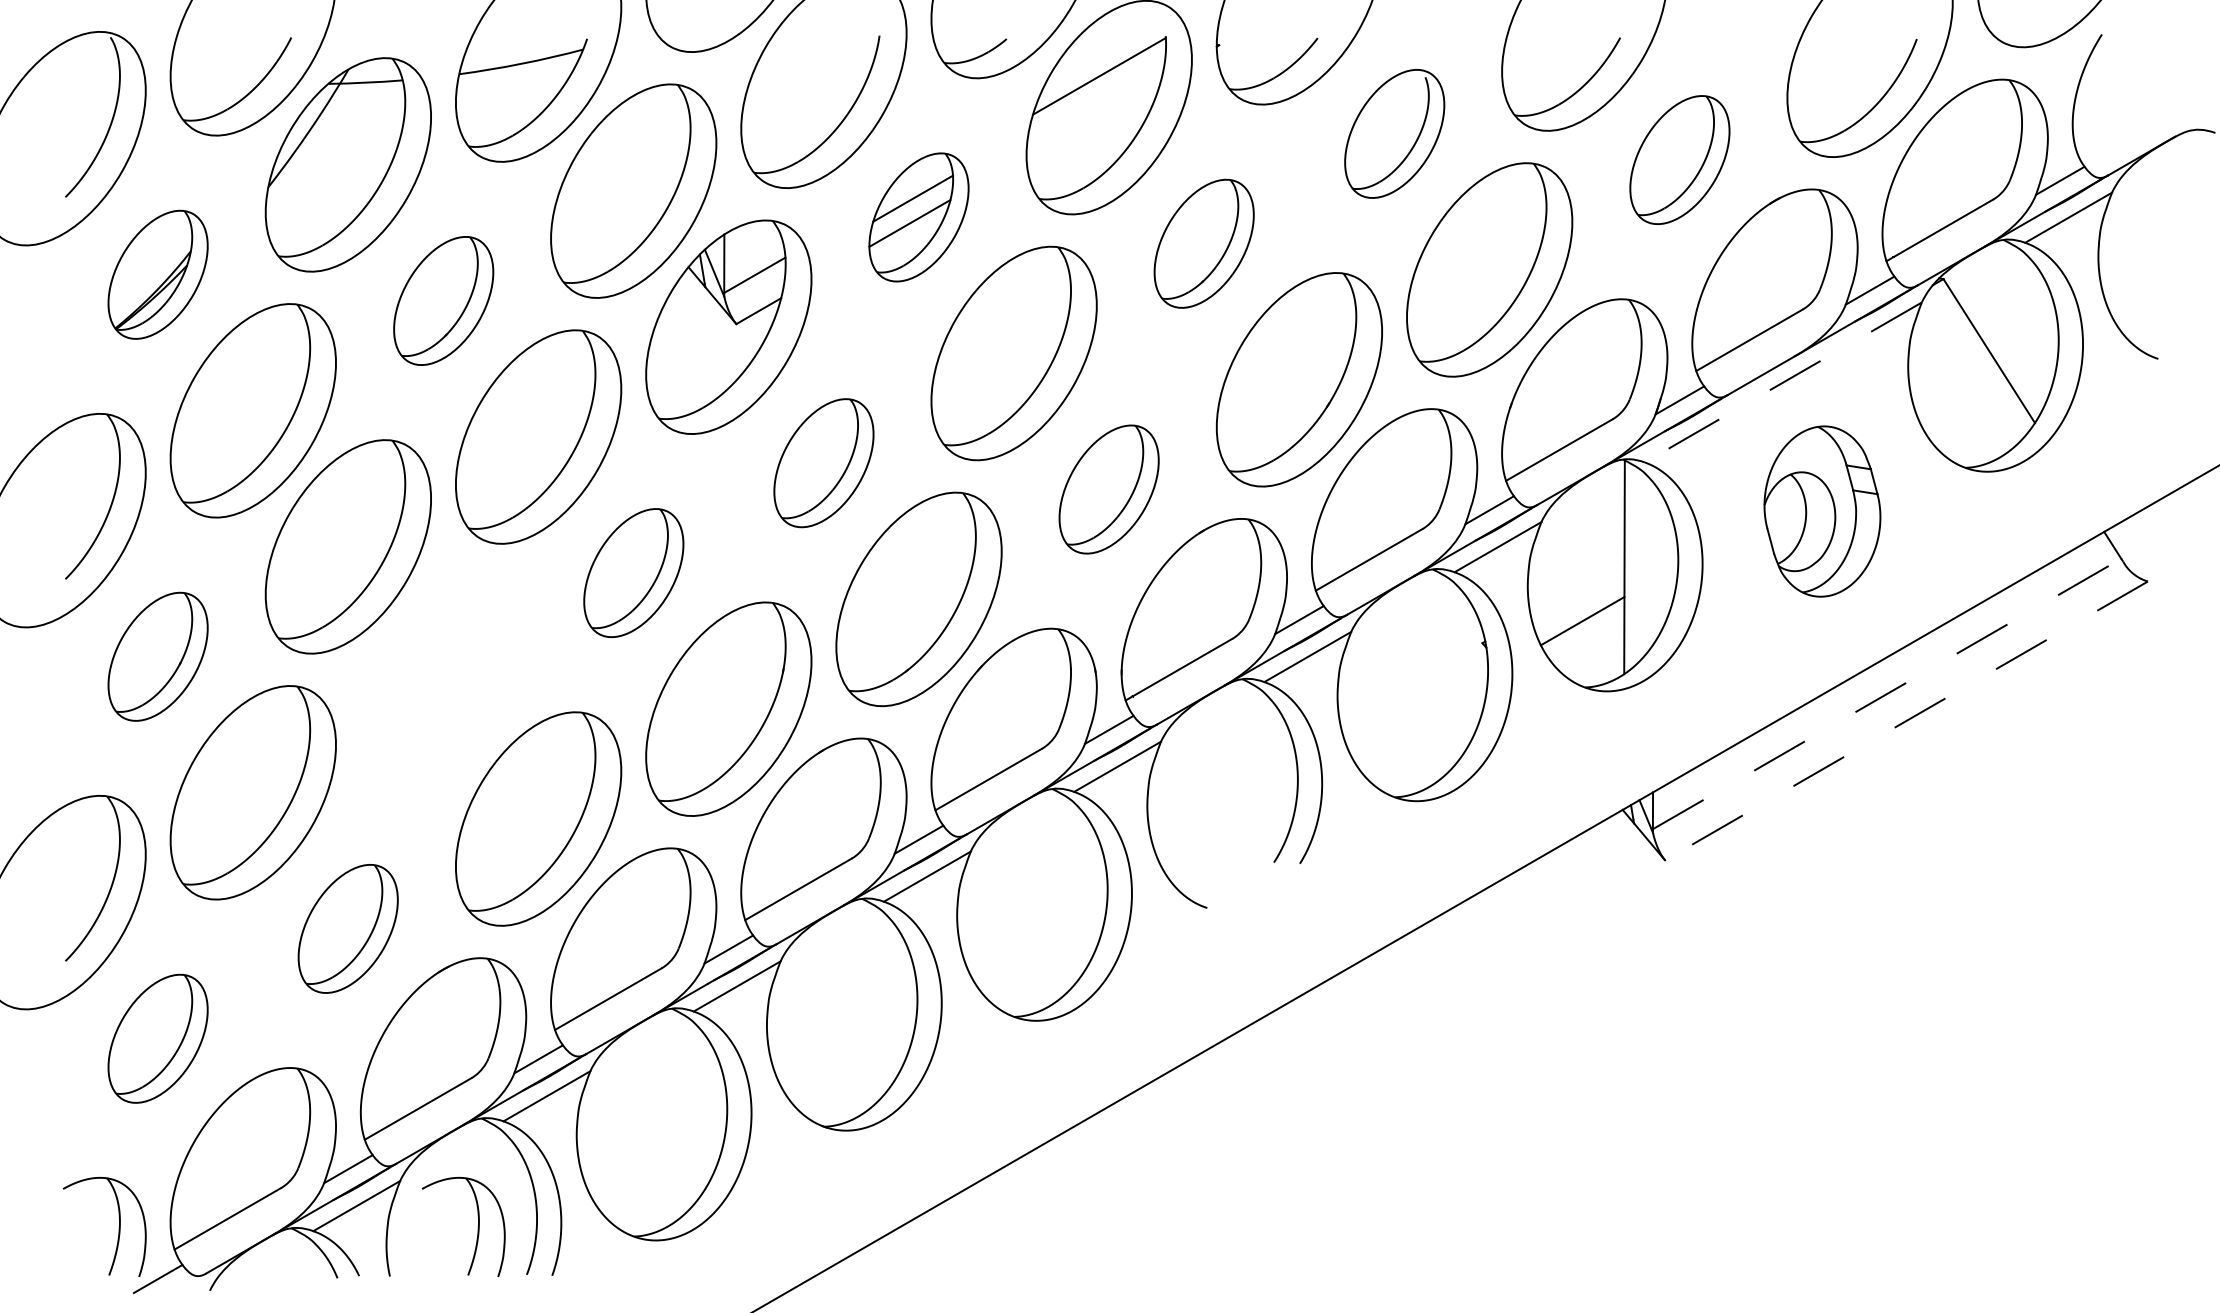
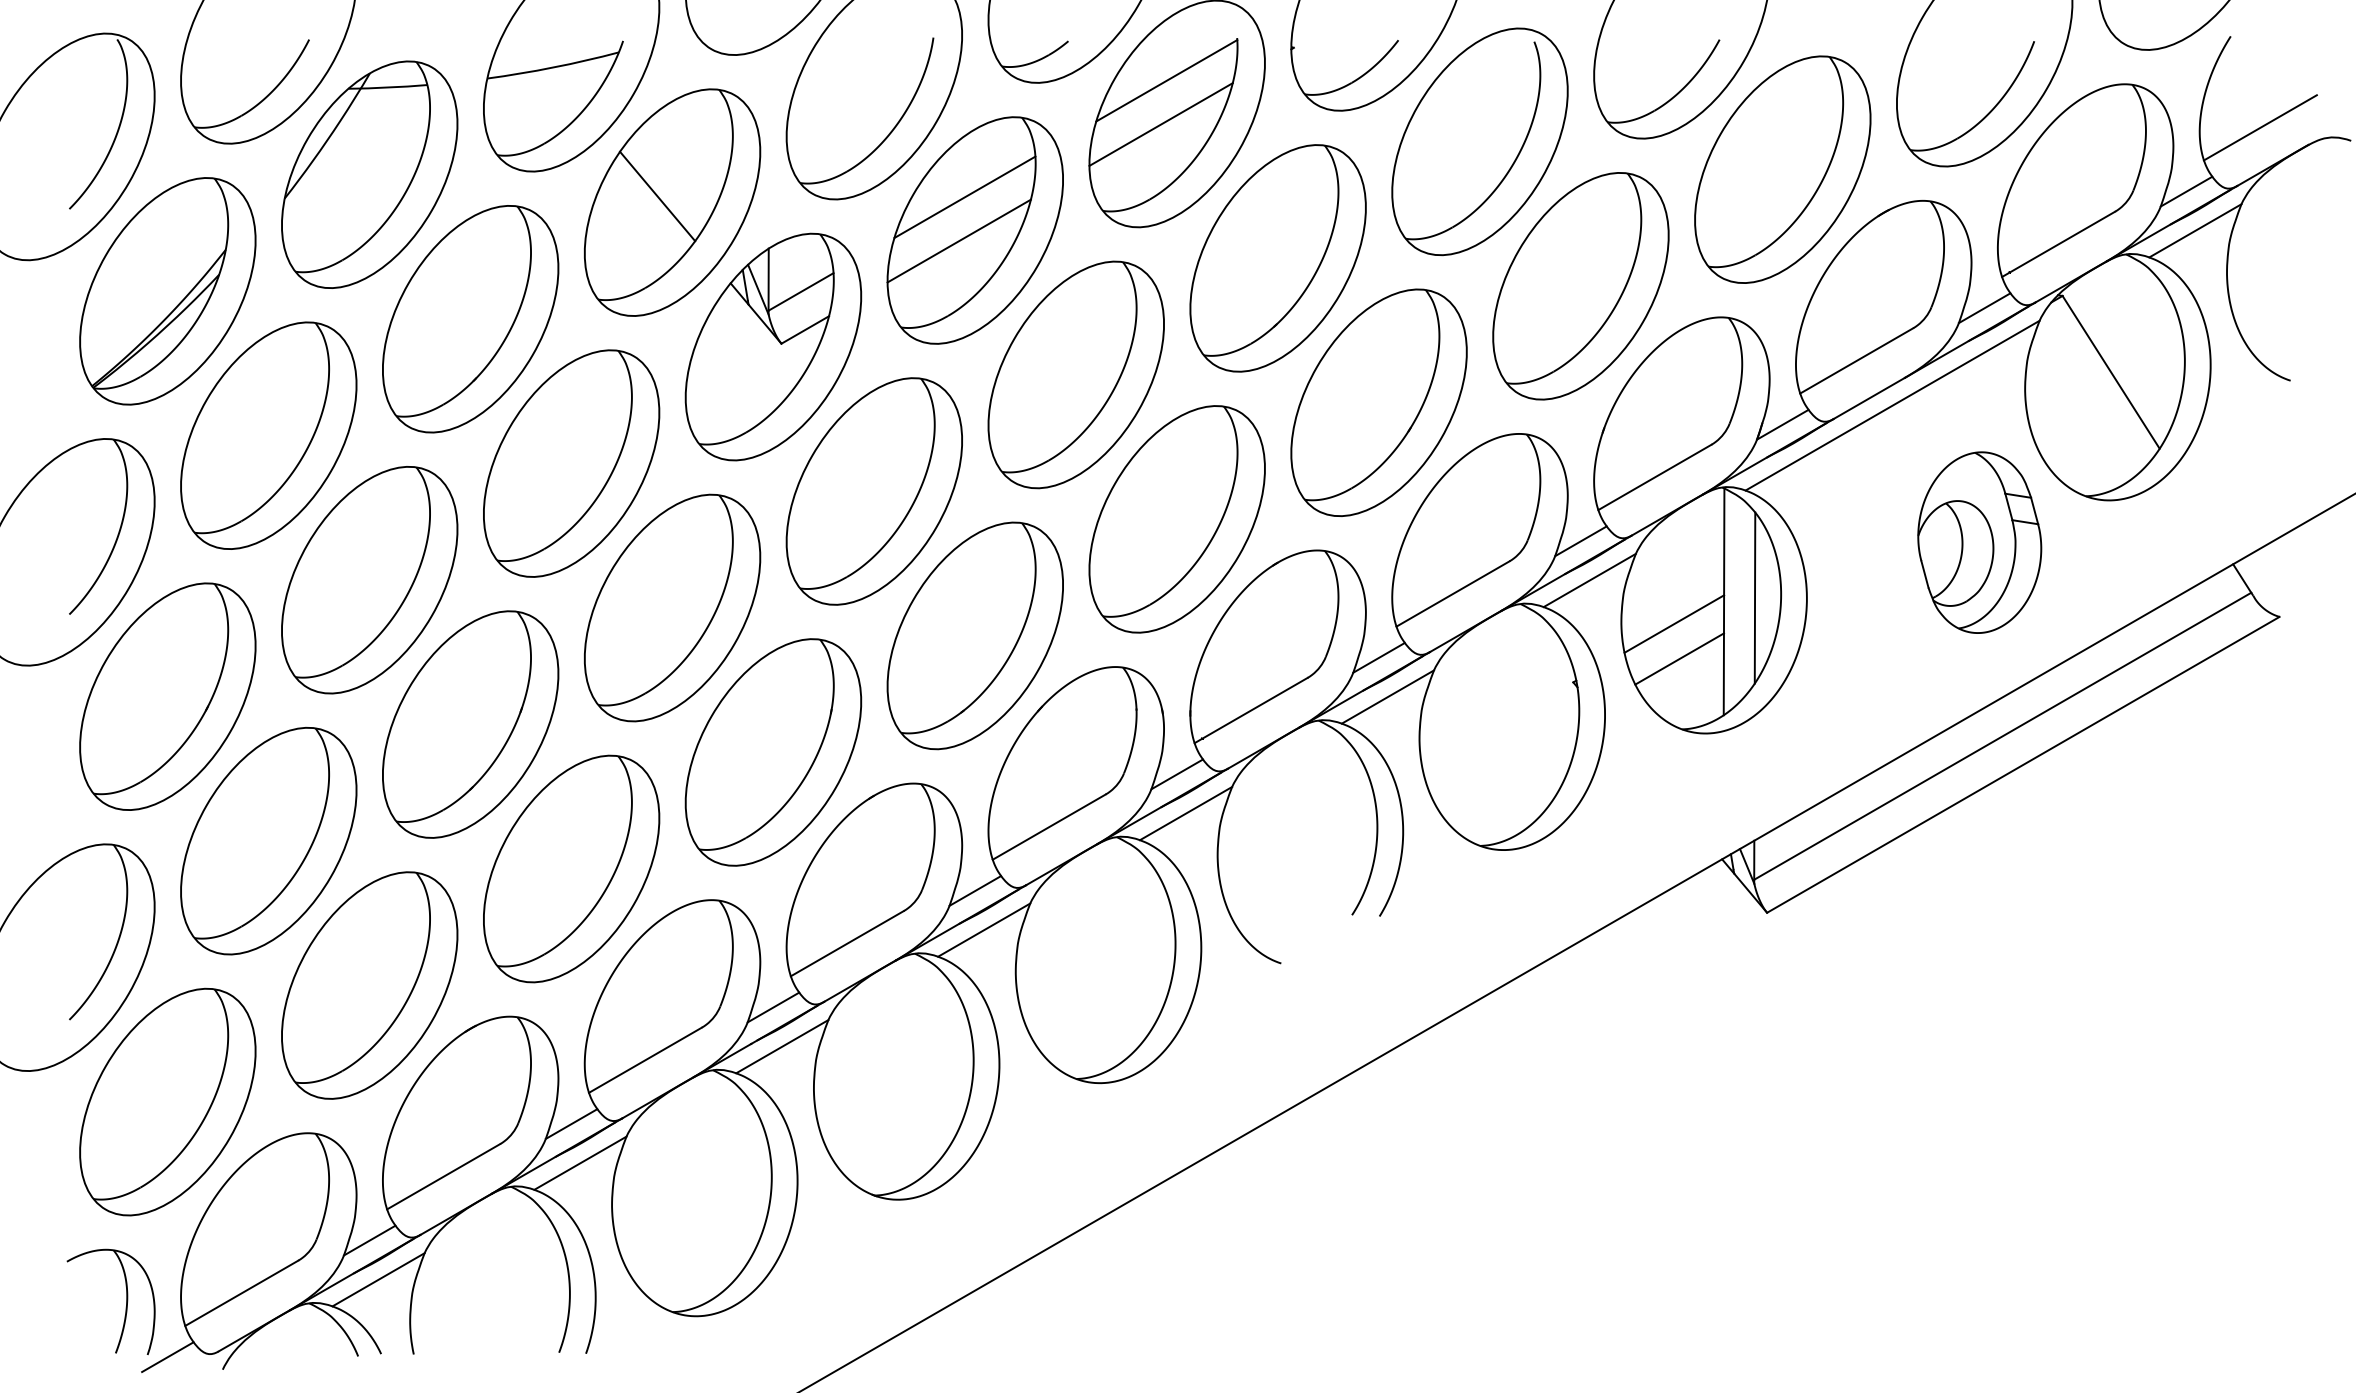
line: (1093, 117) -> (1160, 124), added
line: (2129, 120) -> (2259, 127), added
part: (1394, 133) -> (1479, 141), size x1.67
part: (1679, 159) -> (1782, 169), size x1.67
line: (619, 185) -> (657, 196), added
part: (918, 217) -> (974, 230), size x1.67
part: (1203, 243) -> (1277, 258), size x1.67
part: (157, 274) -> (167, 291), size x1.67
part: (443, 300) -> (470, 318), size x1.67
line: (1783, 382) -> (1892, 405), dashed -> solid
part: (823, 462) -> (873, 490), size x1.67
part: (1108, 489) -> (1176, 519), size x1.67
part: (1822, 511) -> (1979, 542), moved
line: (1653, 563) -> (1754, 597), added
part: (633, 572) -> (672, 607), size x1.67
line: (1577, 588) -> (1674, 624), added
part: (157, 656) -> (167, 696), size x1.67
part: (443, 682) -> (470, 724), added
line: (1887, 693) -> (2003, 735), dashed -> solid
line: (1906, 720) -> (2023, 764), dashed -> solid
part: (347, 928) -> (368, 985), size x1.67
part: (157, 1038) -> (167, 1101), size x1.67
part: (477, 1227) -> (506, 1302), removed

